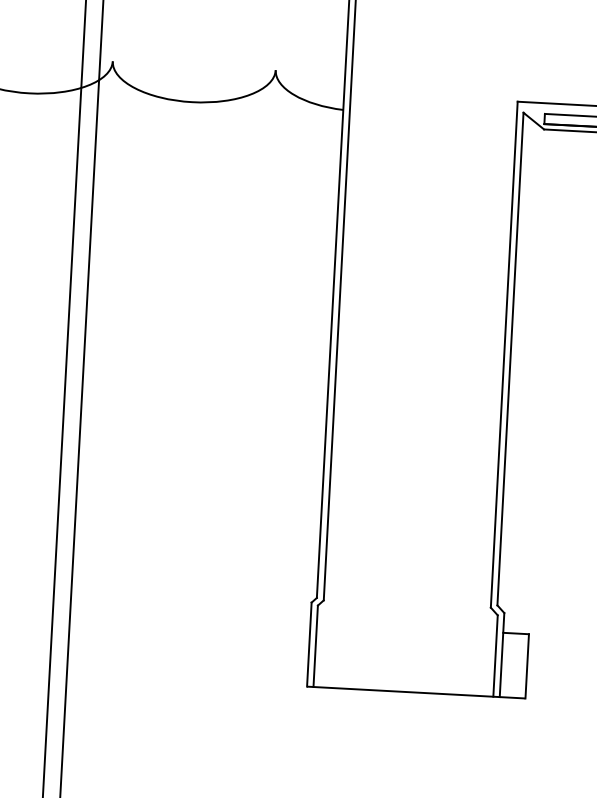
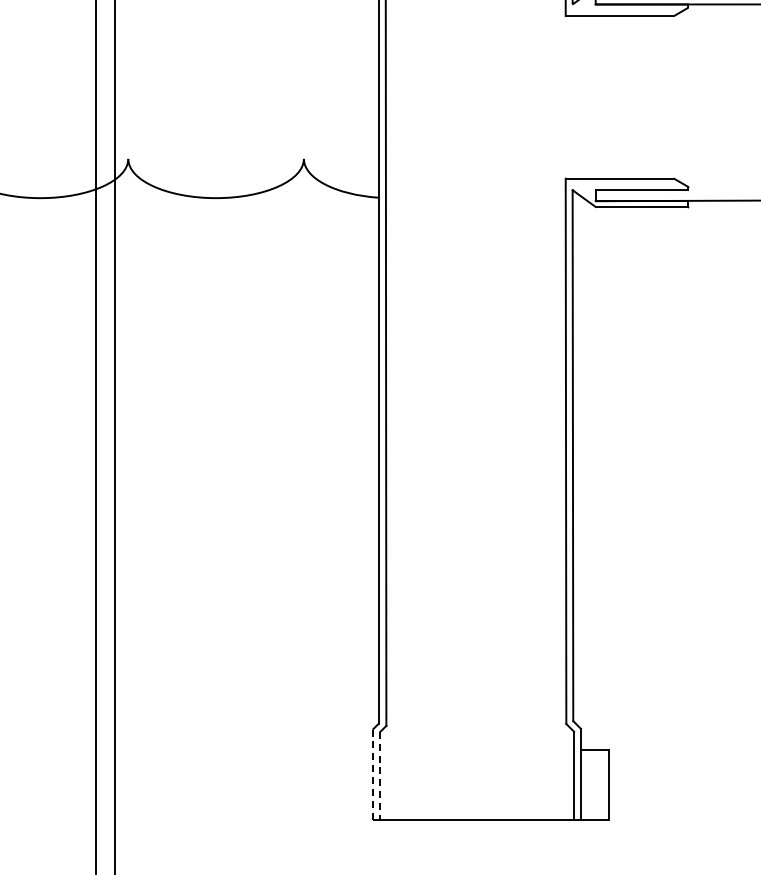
line: (309, 643) -> (373, 773), solid -> dashed
line: (315, 646) -> (380, 775), solid -> dashed

